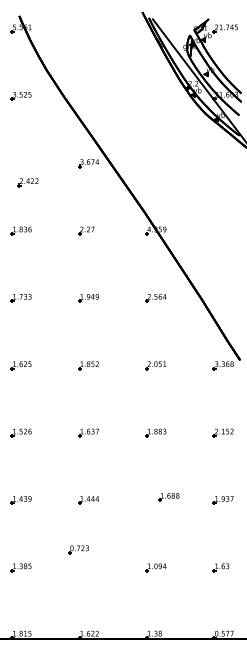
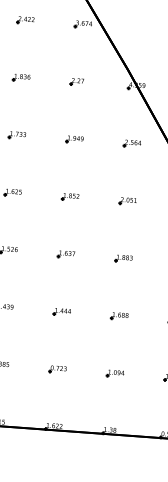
part: (27, 182) -> (25, 20), moved
part: (168, 497) -> (119, 316), moved
part: (78, 549) -> (57, 369), moved

